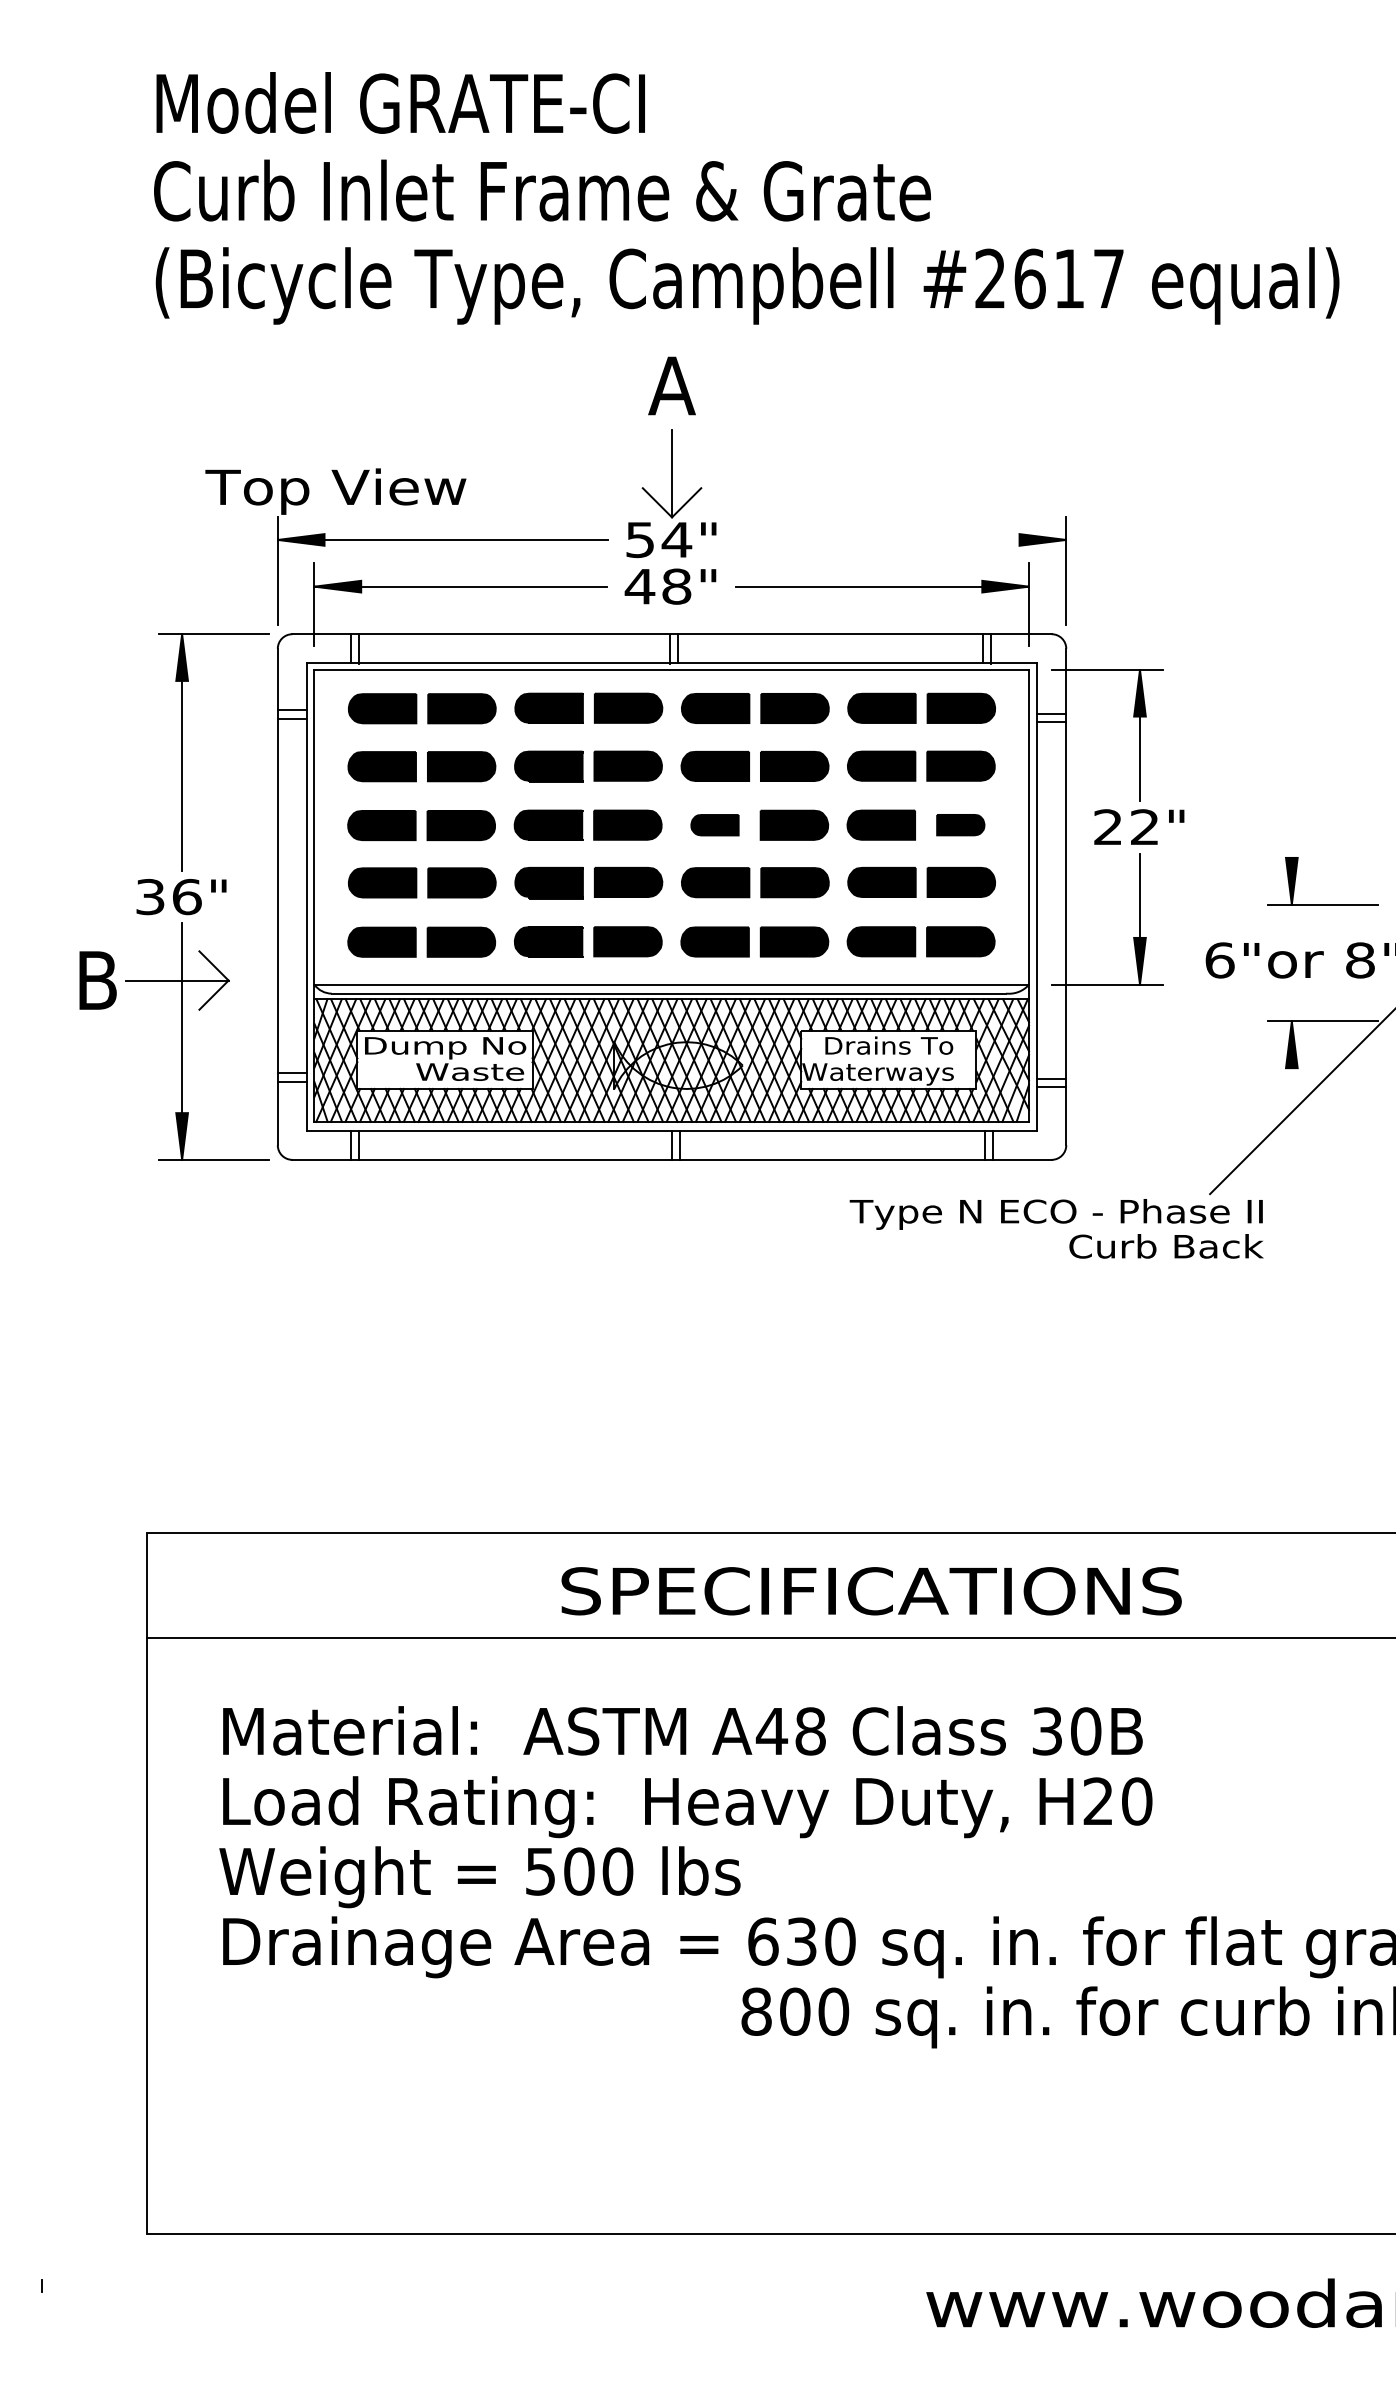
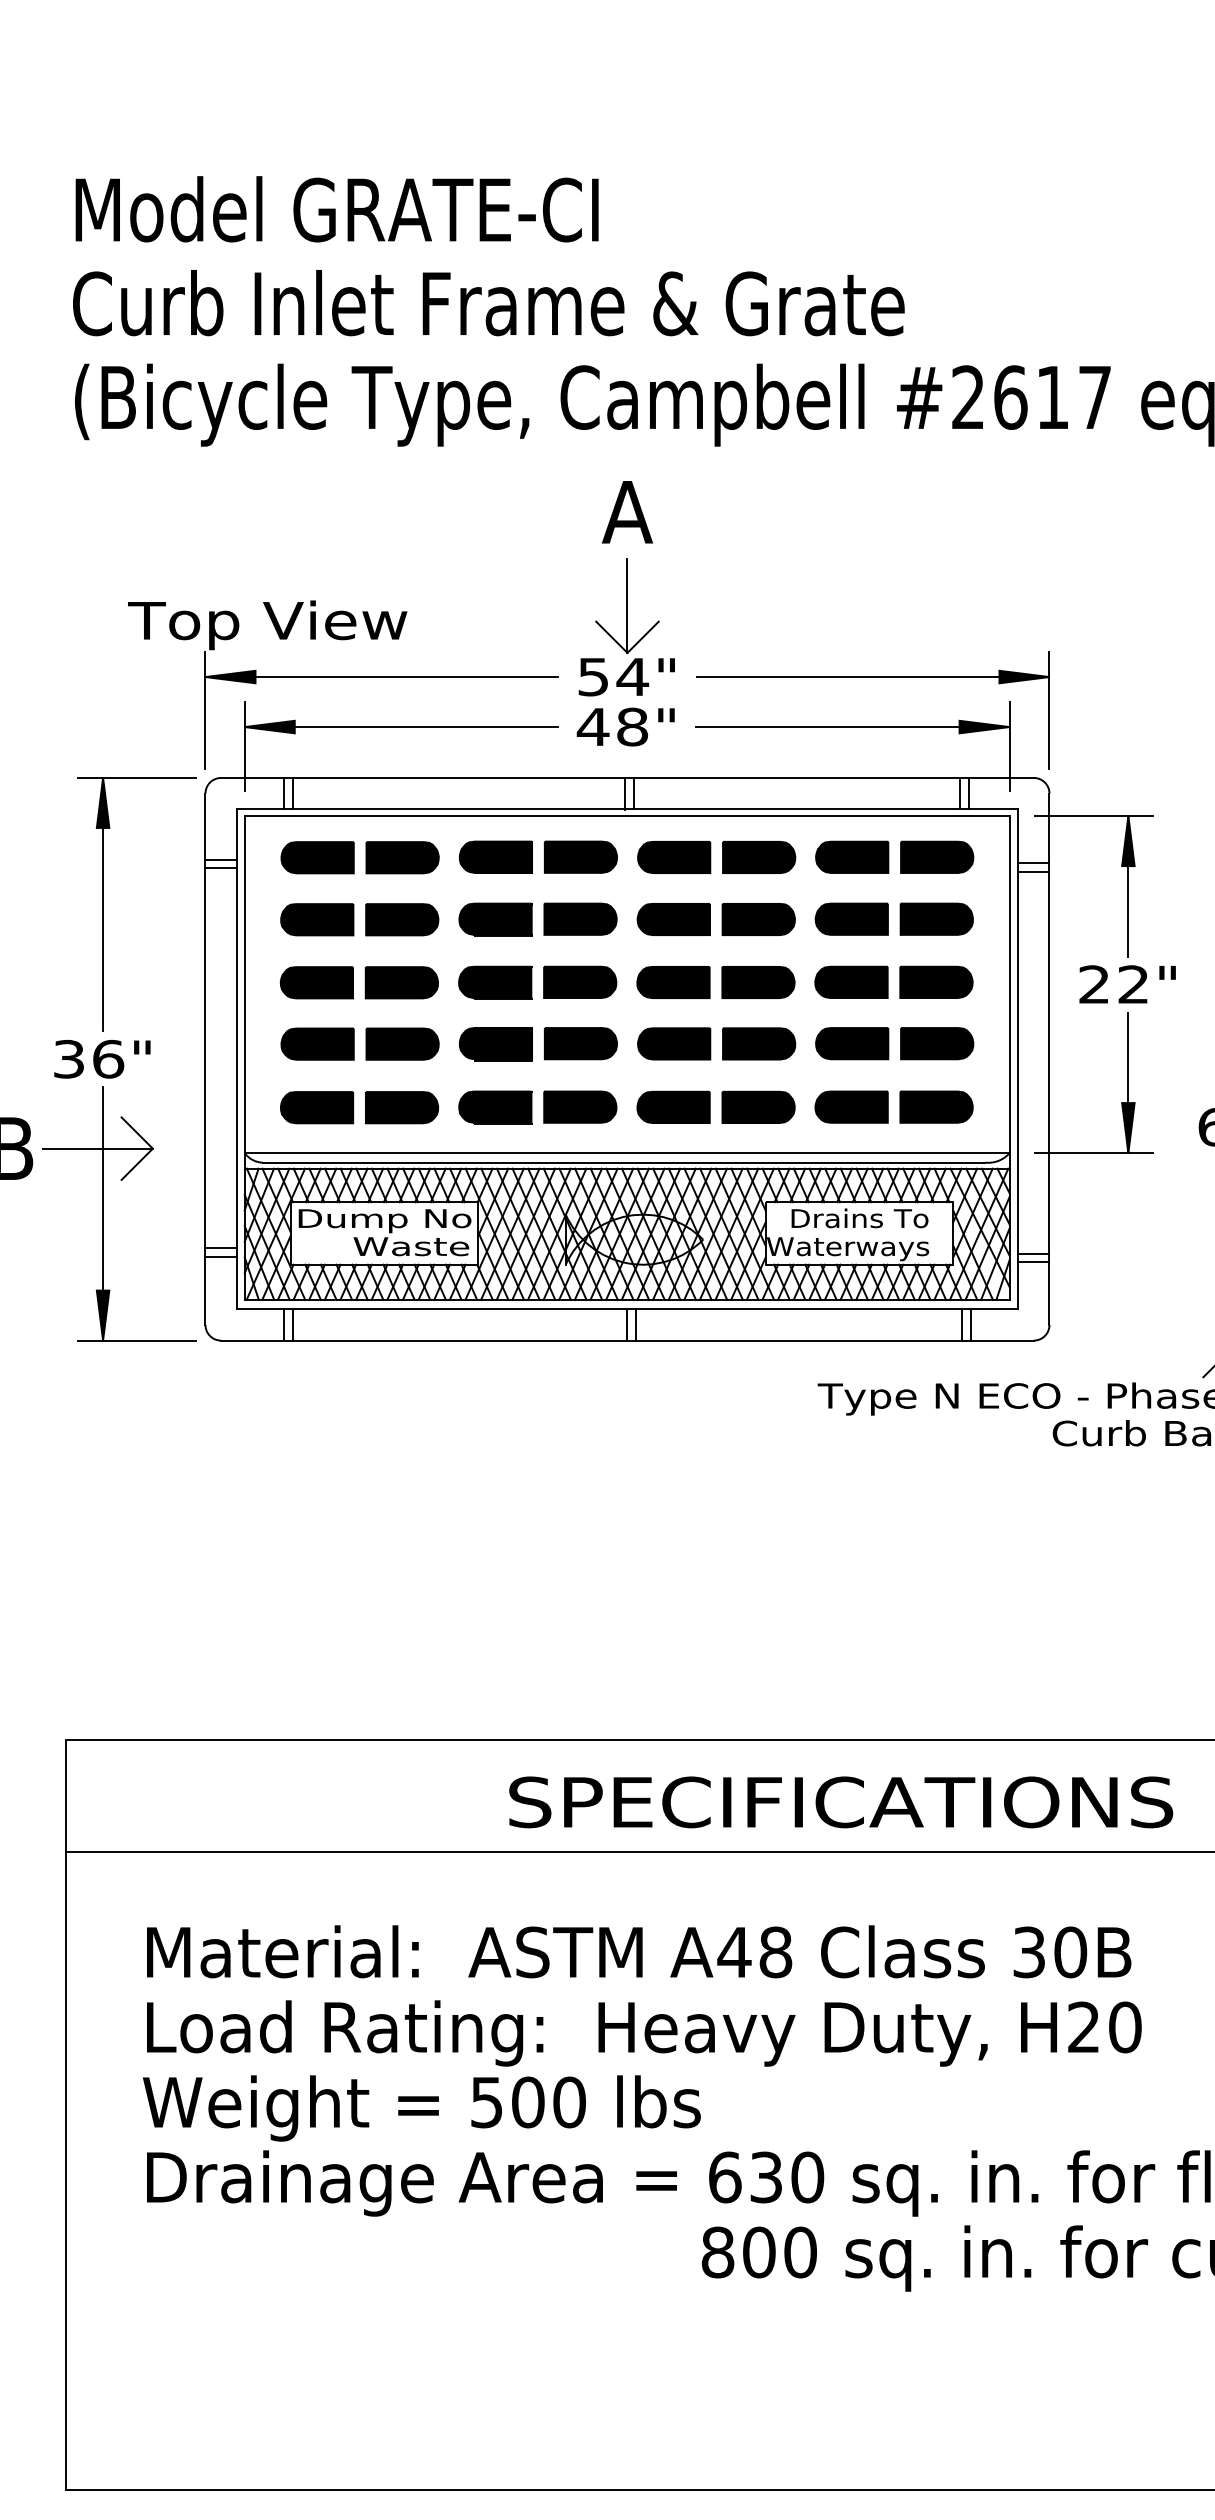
line: (901, 539) -> (873, 676), added
part: (714, 824) -> (672, 981), size x1.43
part: (960, 824) -> (936, 981), size x1.43

